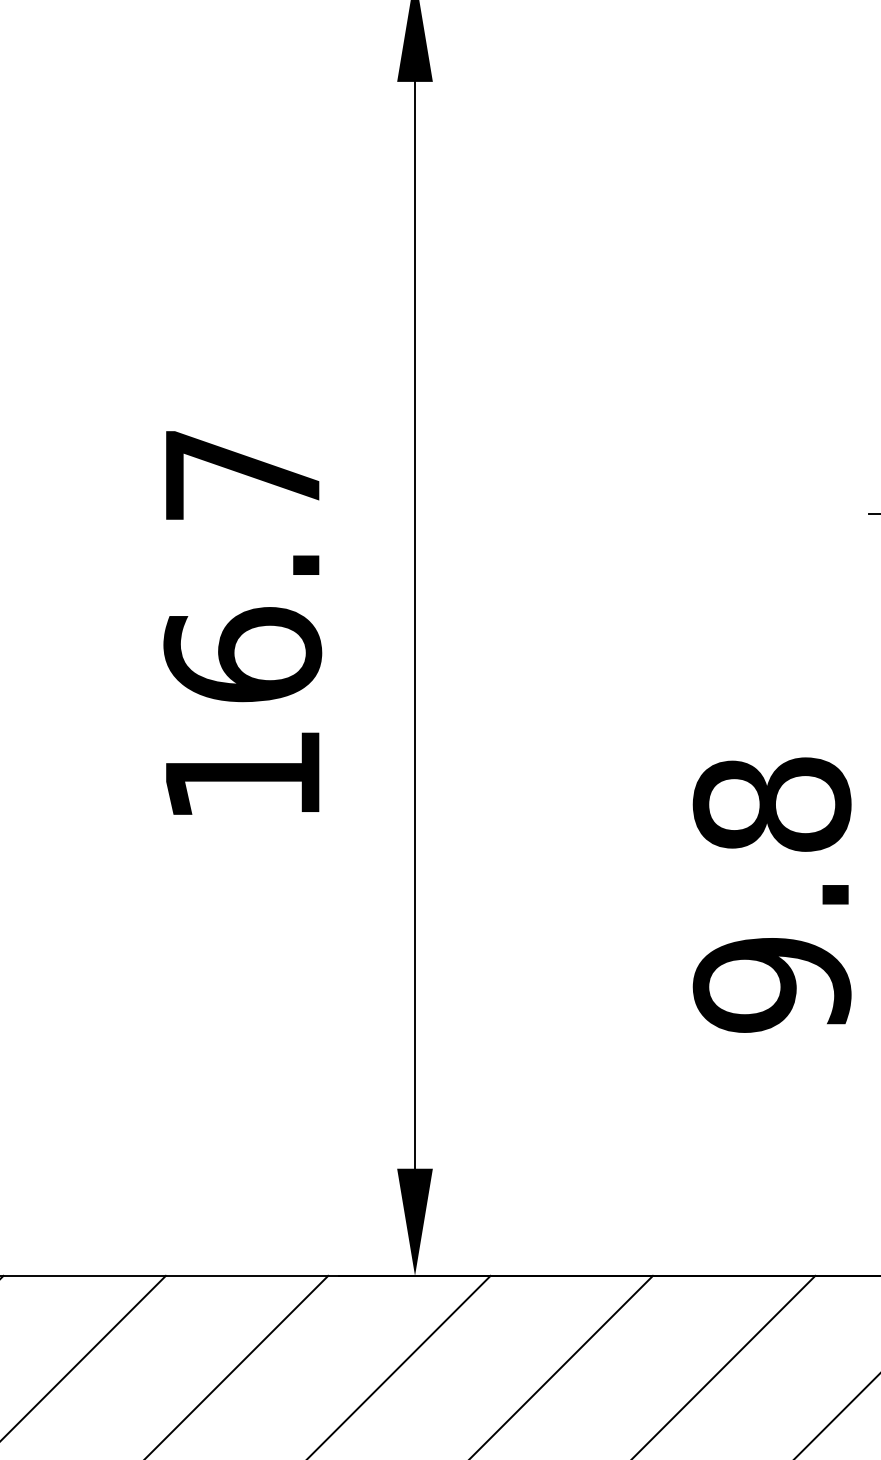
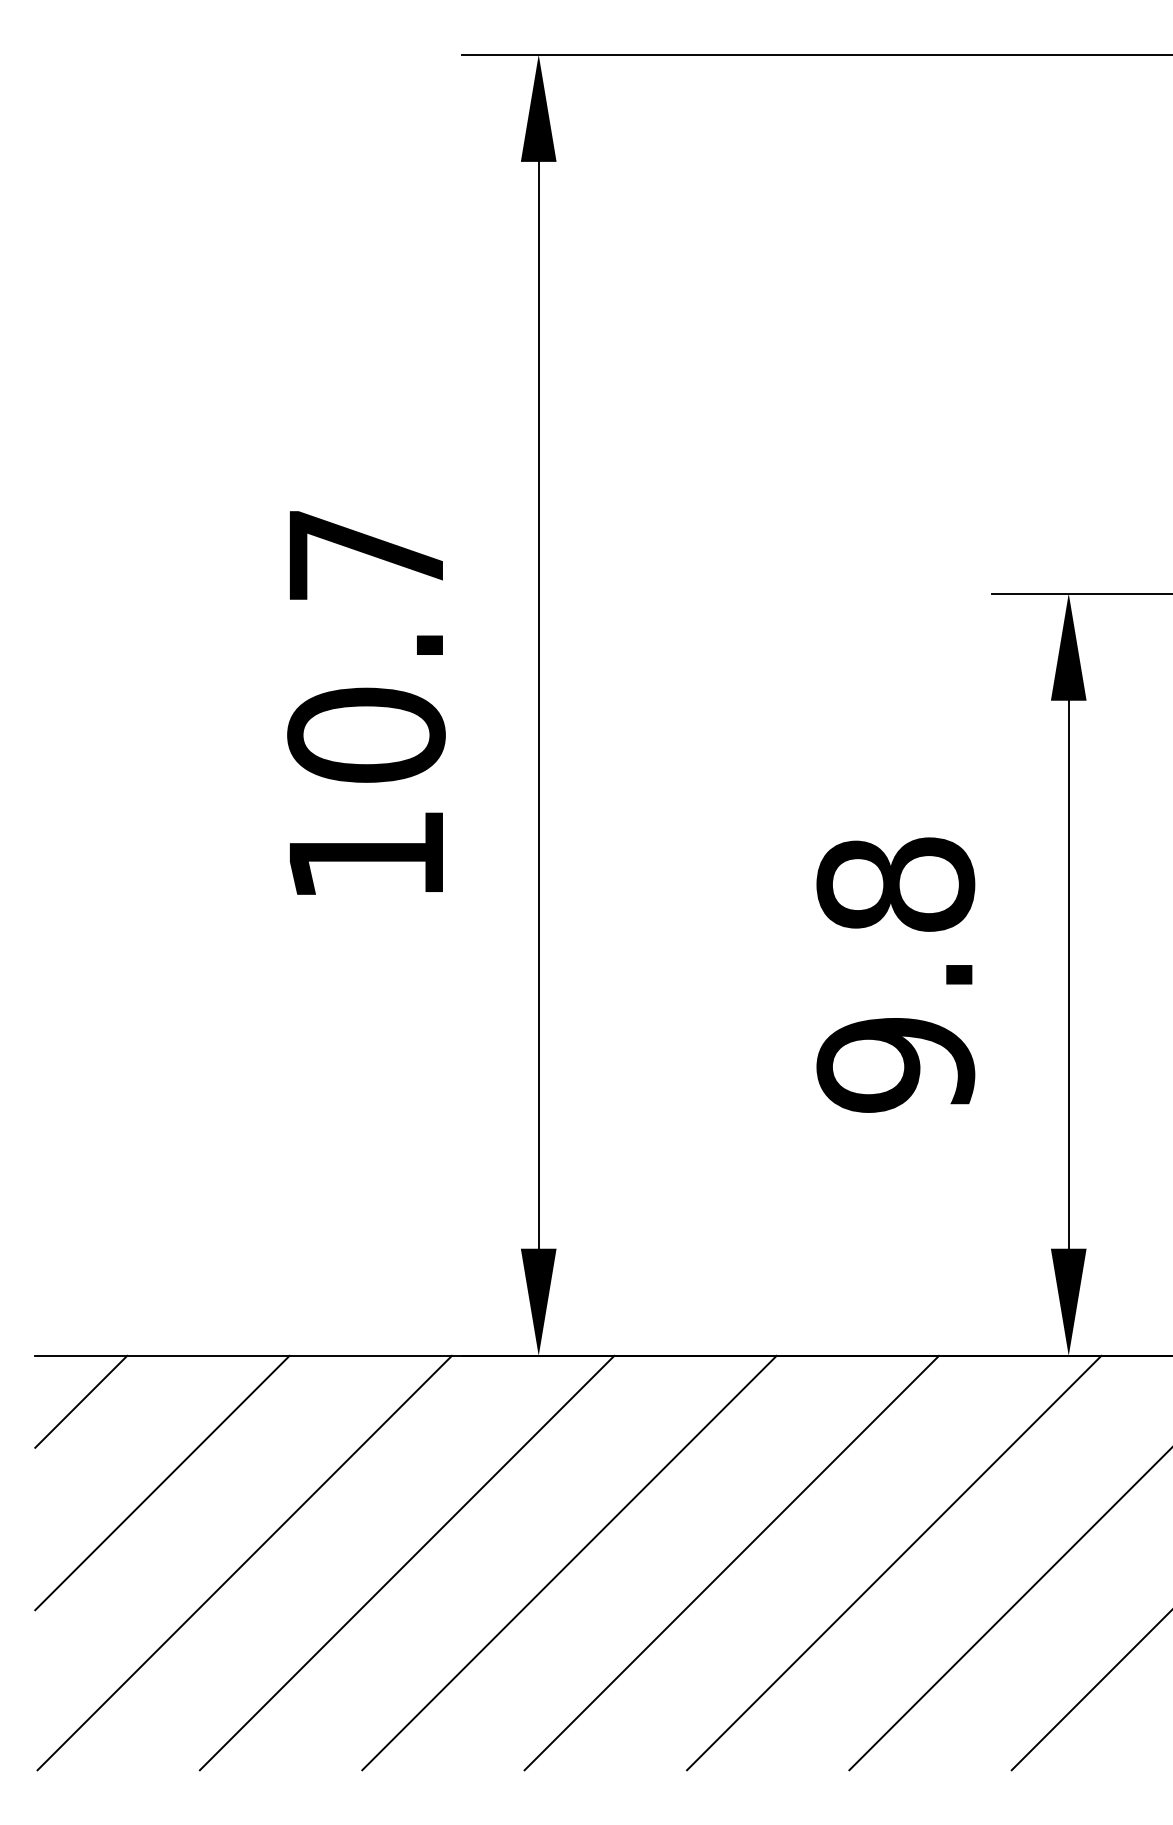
text: (242, 654) -> (366, 734), 16.7 -> 10.7

